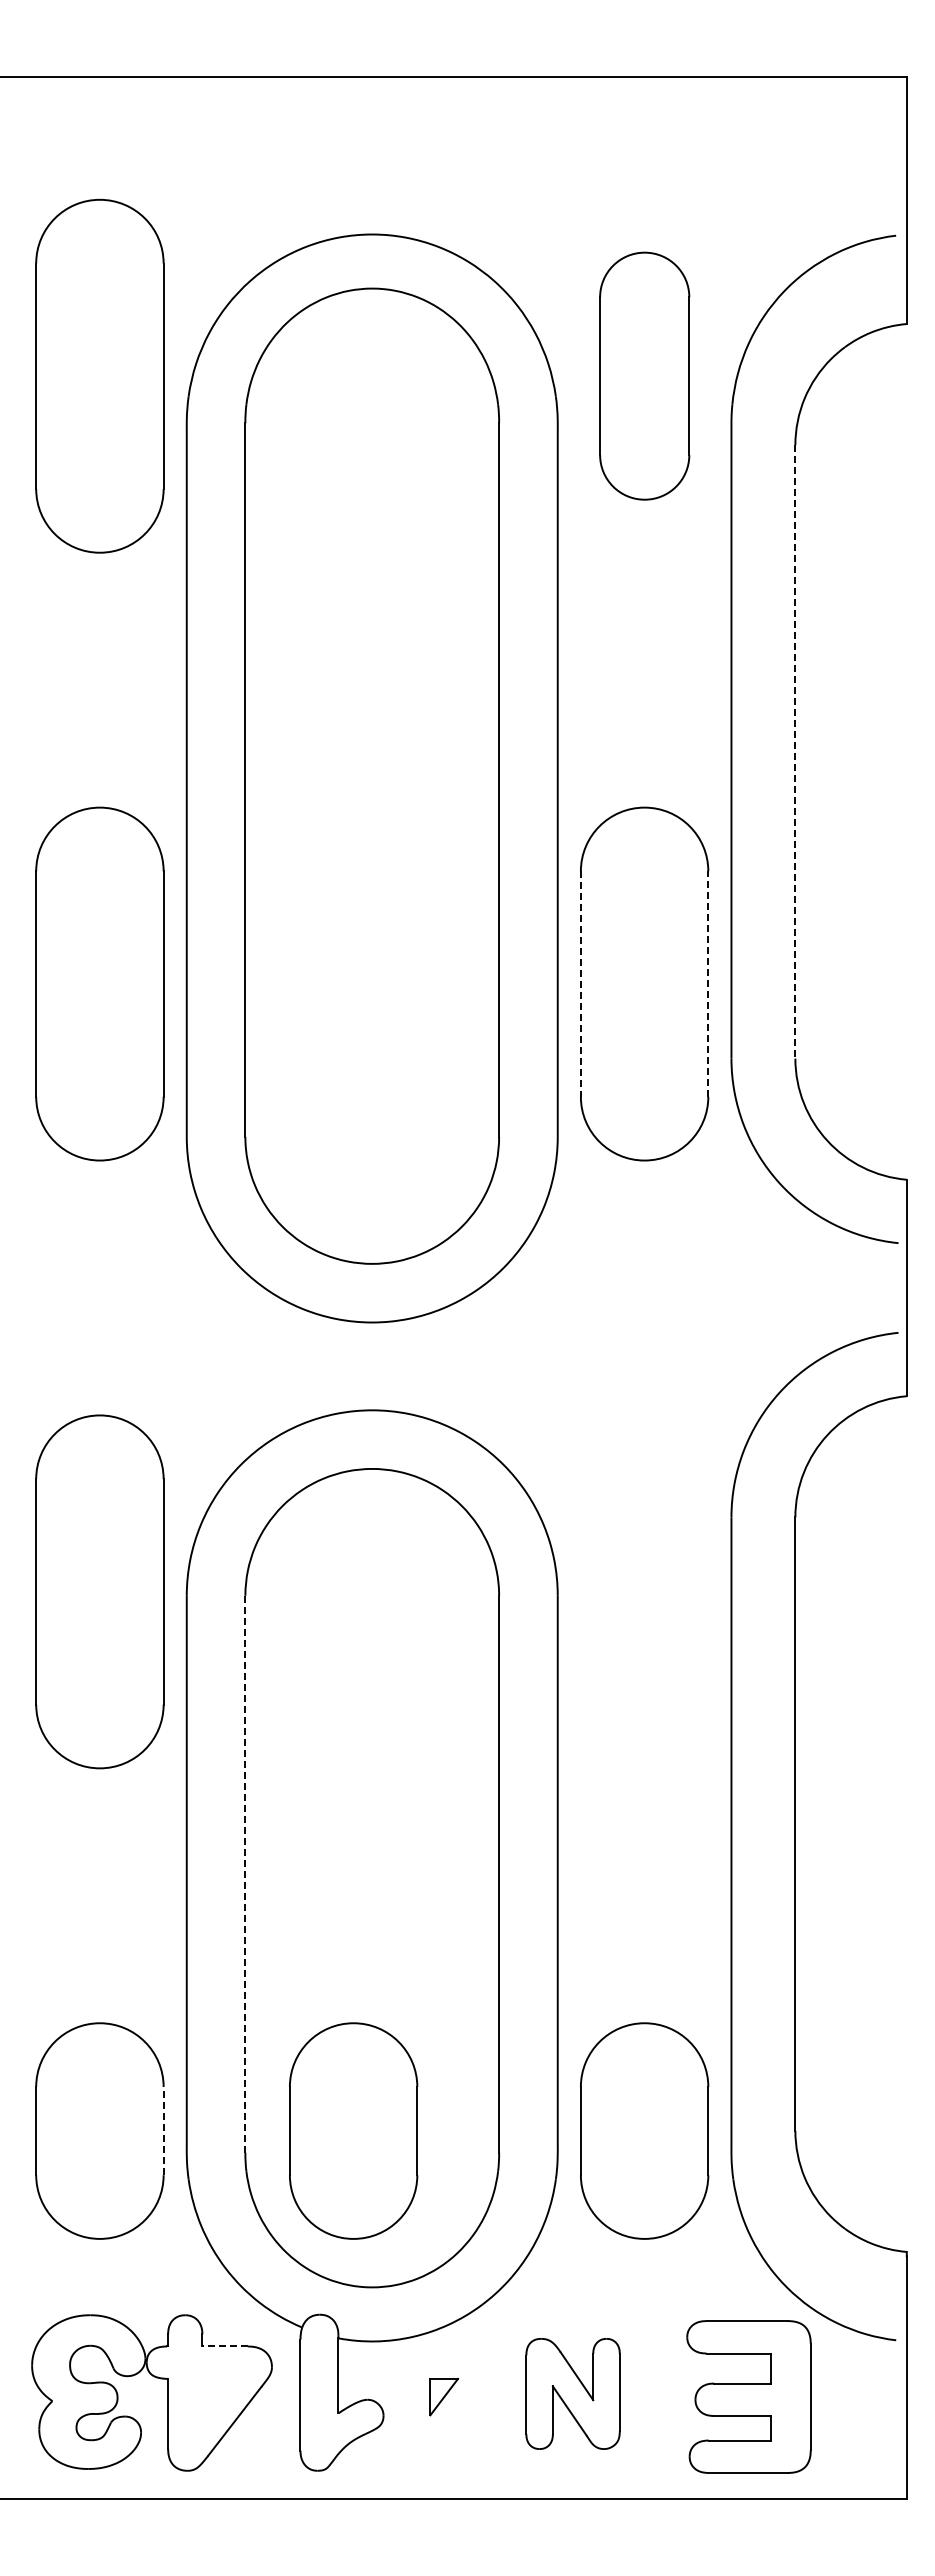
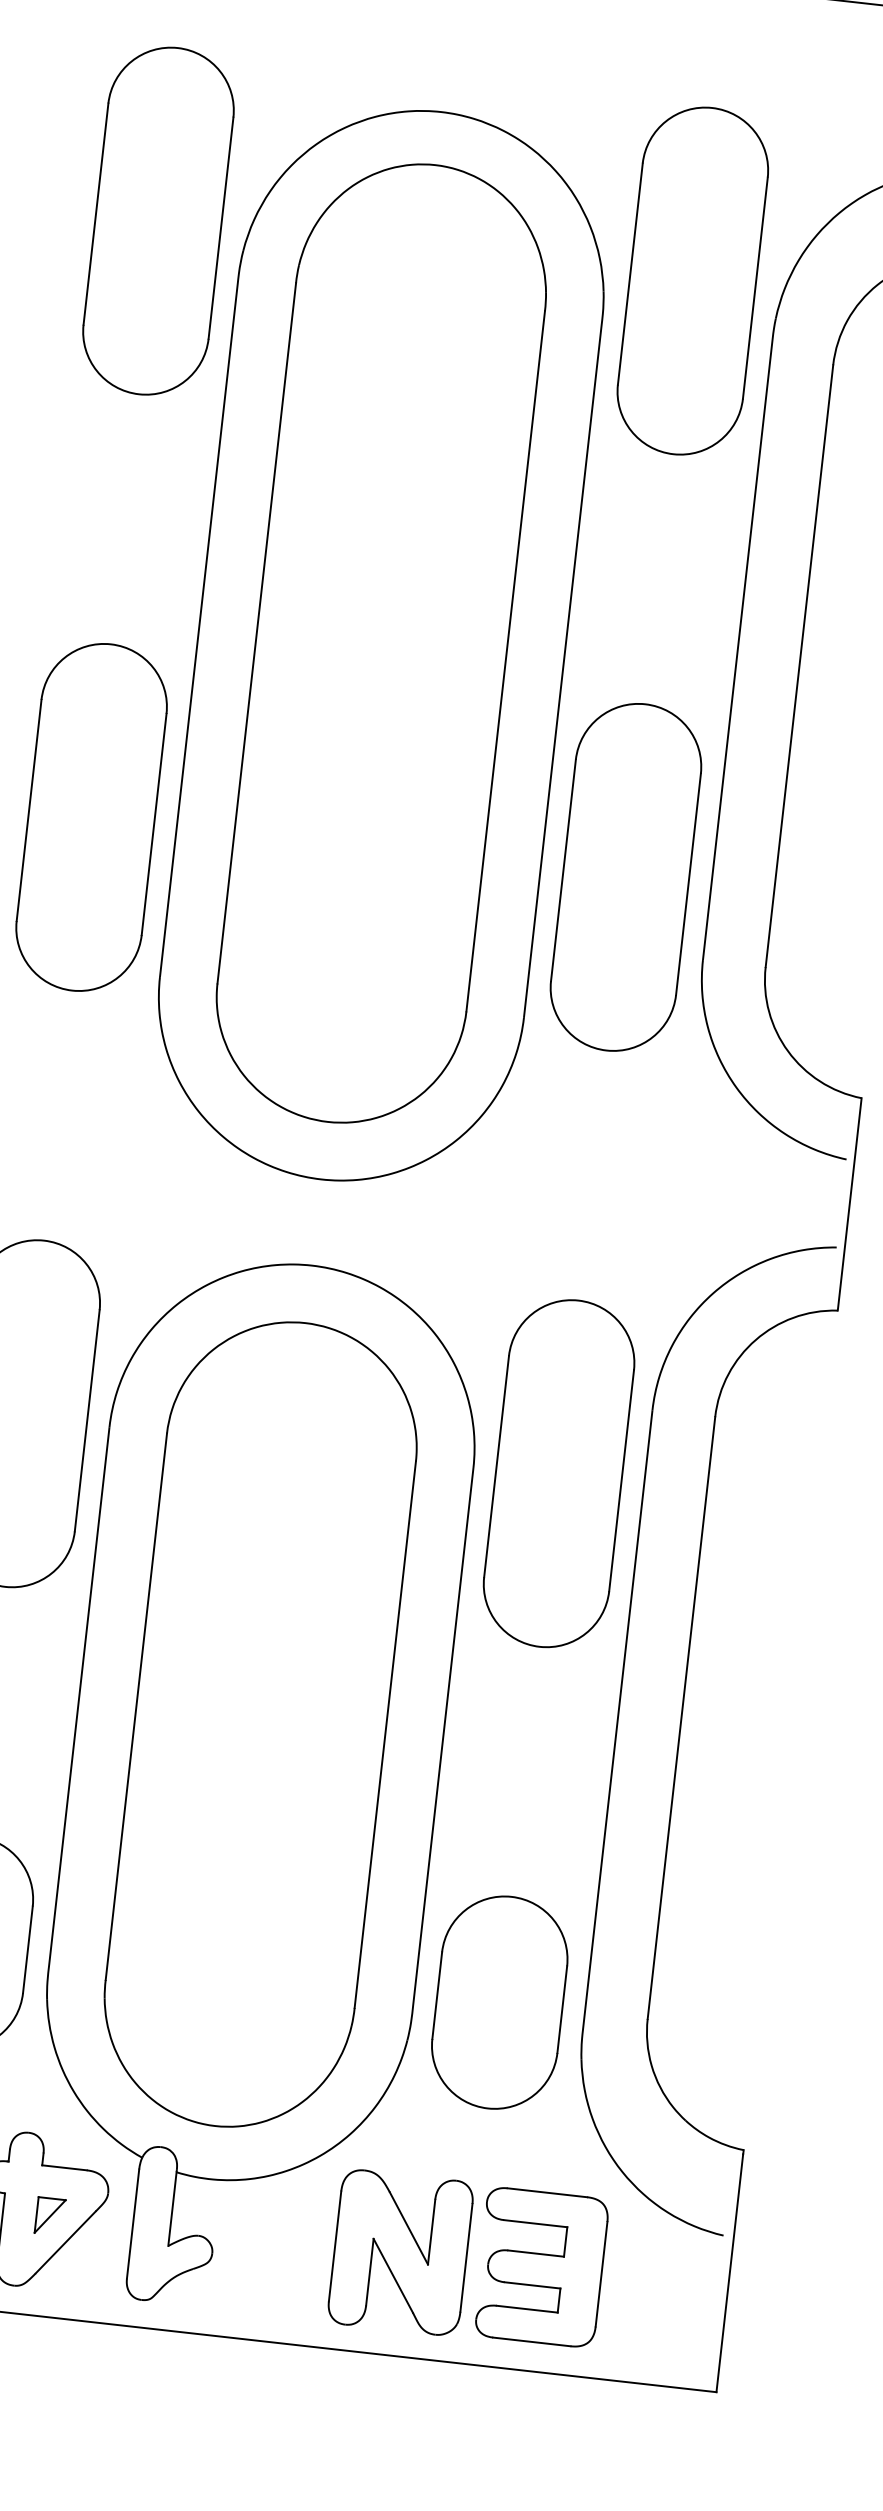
part: (644, 375) -> (692, 280), size x1.43
line: (795, 751) -> (799, 665), dashed -> solid
line: (580, 984) -> (563, 870), dashed -> solid
line: (708, 984) -> (688, 884), dashed -> solid
part: (644, 1591) -> (559, 1473), added
line: (245, 1874) -> (136, 1707), dashed -> solid
line: (163, 2130) -> (27, 1949), dashed -> solid
part: (353, 2130) -> (214, 1970), removed
line: (225, 2346) -> (64, 2167), dashed -> solid
part: (572, 2393) -> (400, 2252), size x1.43
part: (443, 2396) -> (49, 2215), moved
part: (748, 2396) -> (540, 2266), moved

